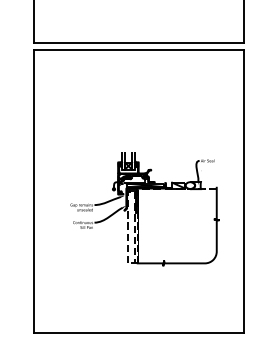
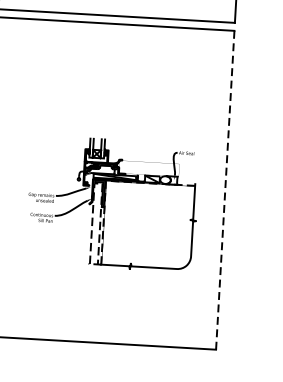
line: (243, 191) -> (225, 190), solid -> dashed

